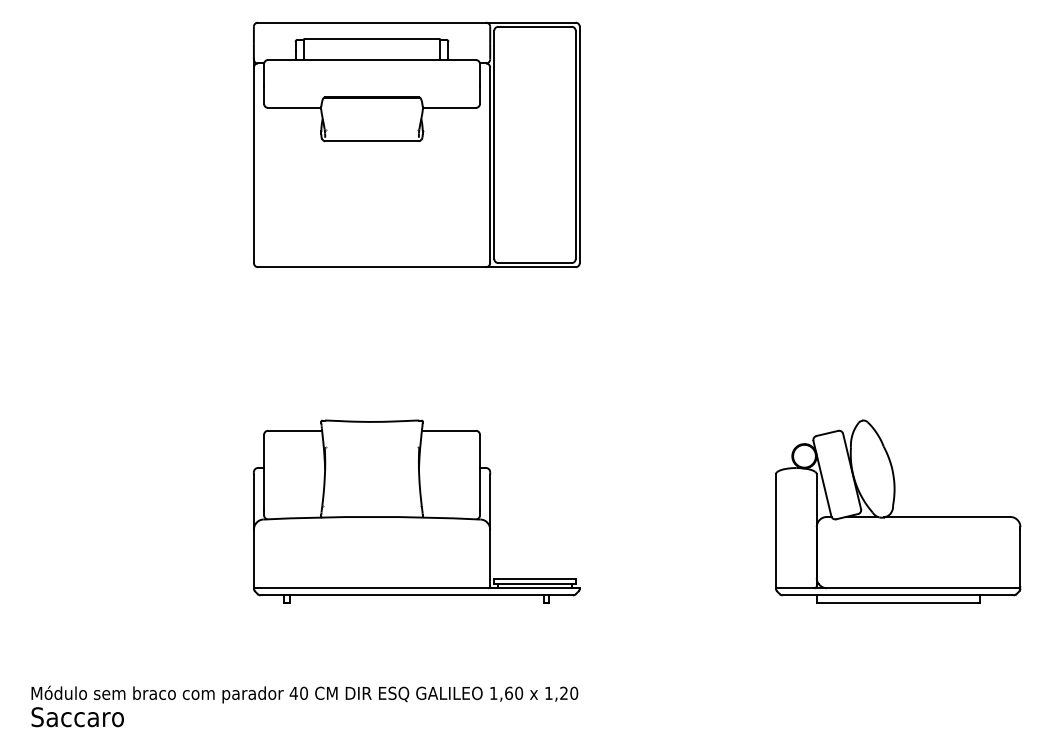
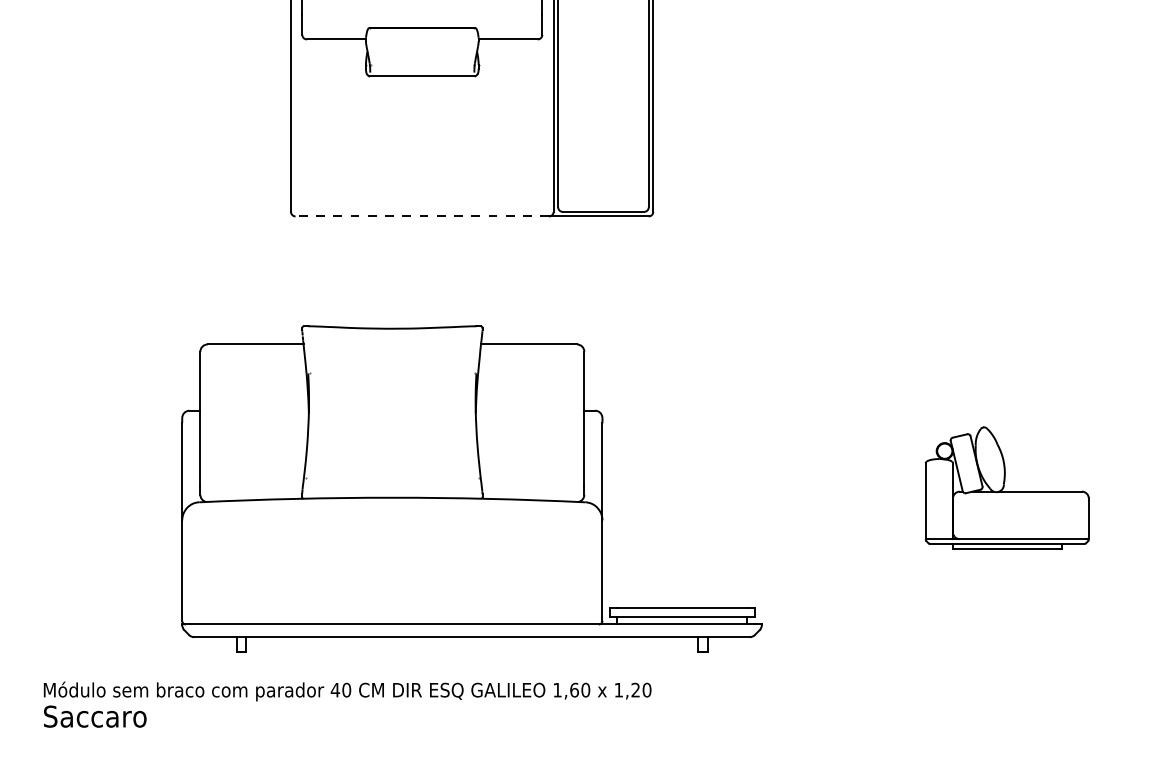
line: (371, 267) -> (421, 216), solid -> dashed
part: (416, 511) -> (471, 488), size x1.6
part: (898, 511) -> (1007, 488), size x0.6

